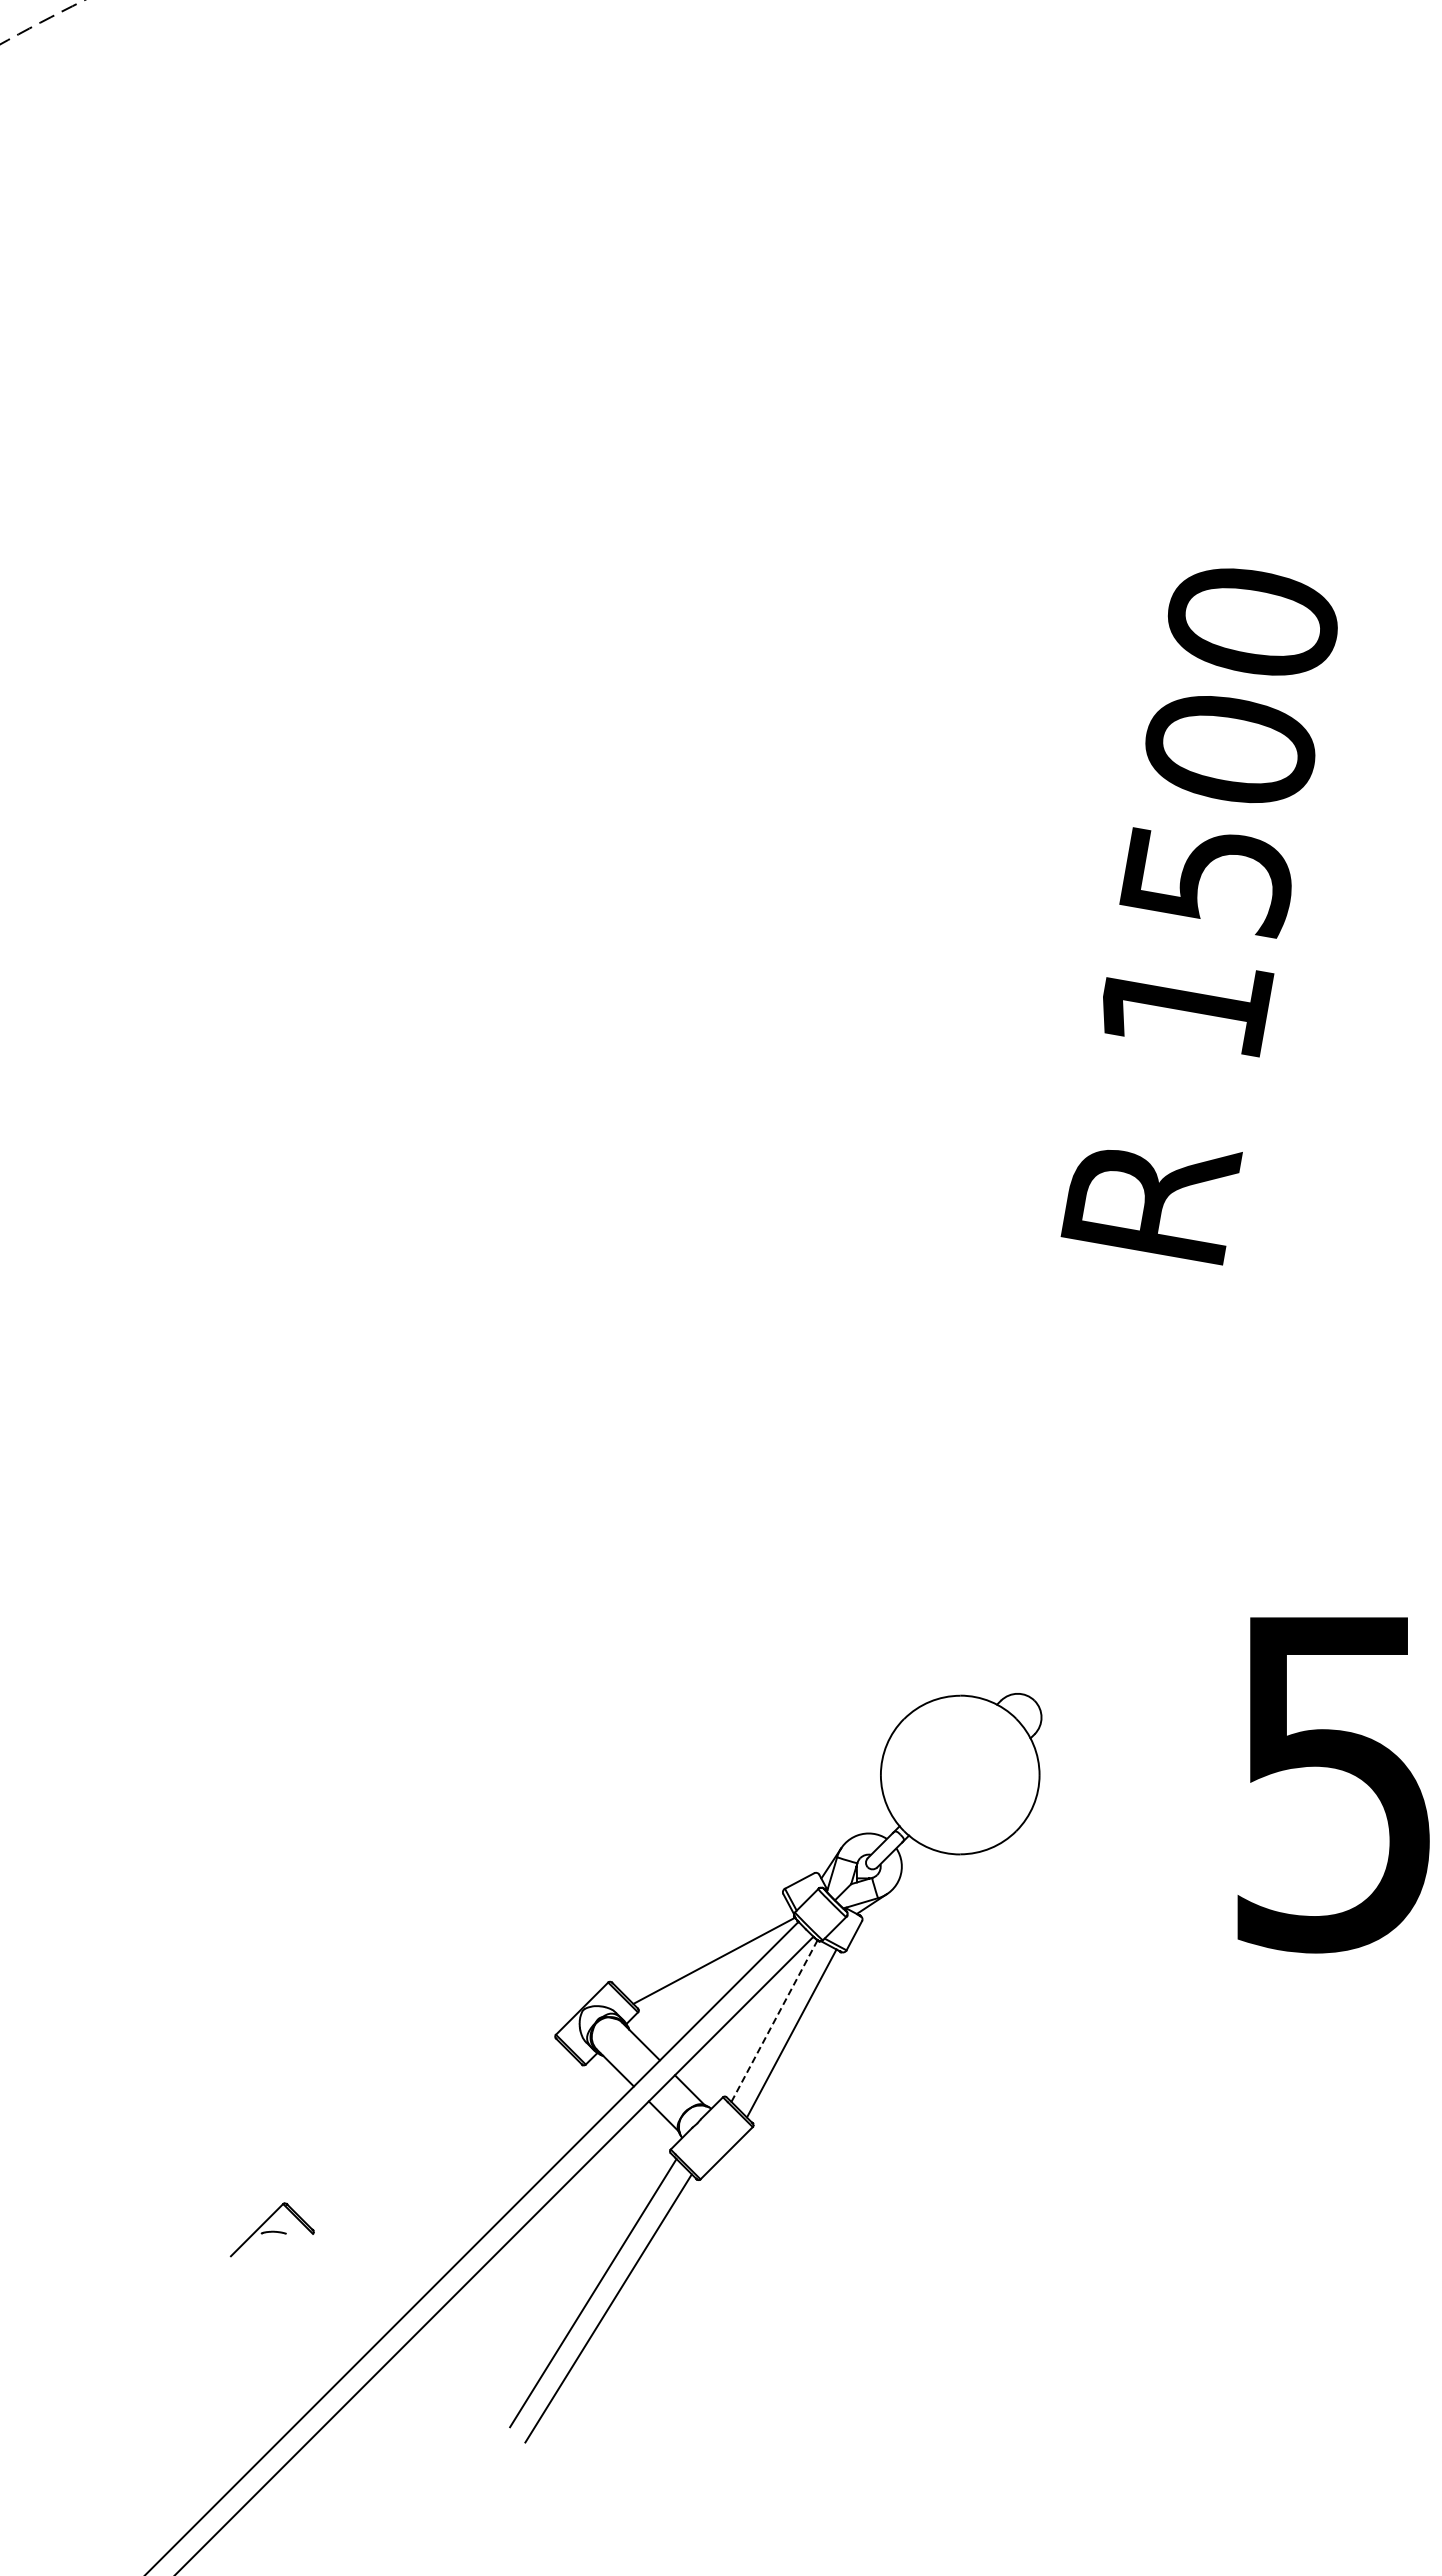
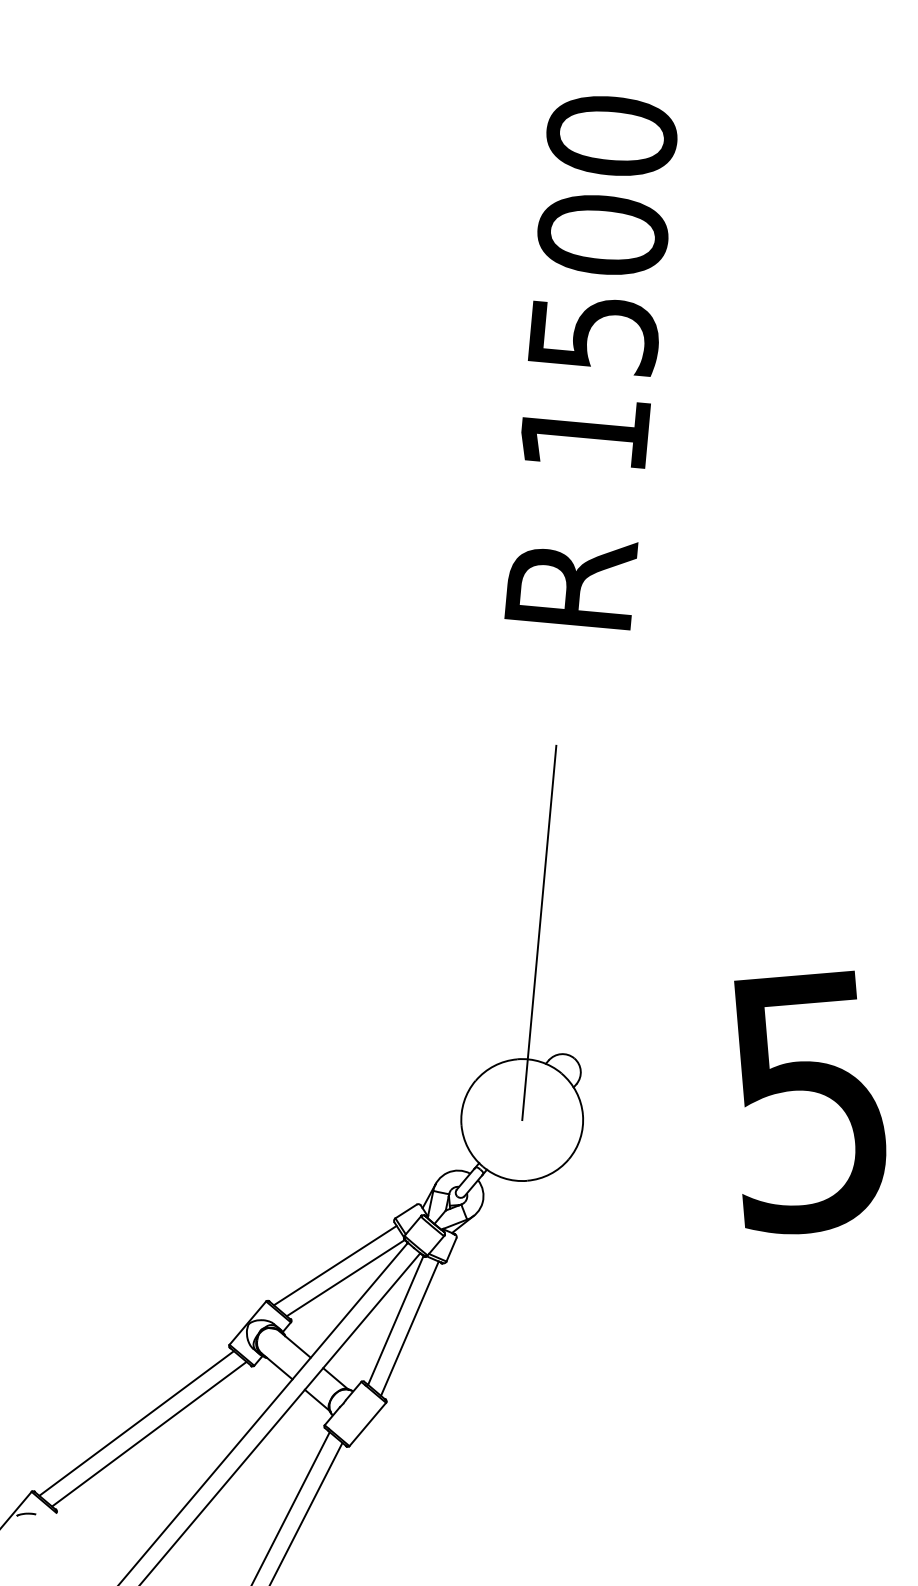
text: (1198, 916) -> (589, 364), moved
line: (1002, 1534) -> (539, 933), added
line: (701, 1943) -> (335, 1265), added
line: (774, 2021) -> (395, 1320), dashed -> solid
line: (426, 2126) -> (136, 1423), added
line: (442, 2141) -> (149, 1433), added

